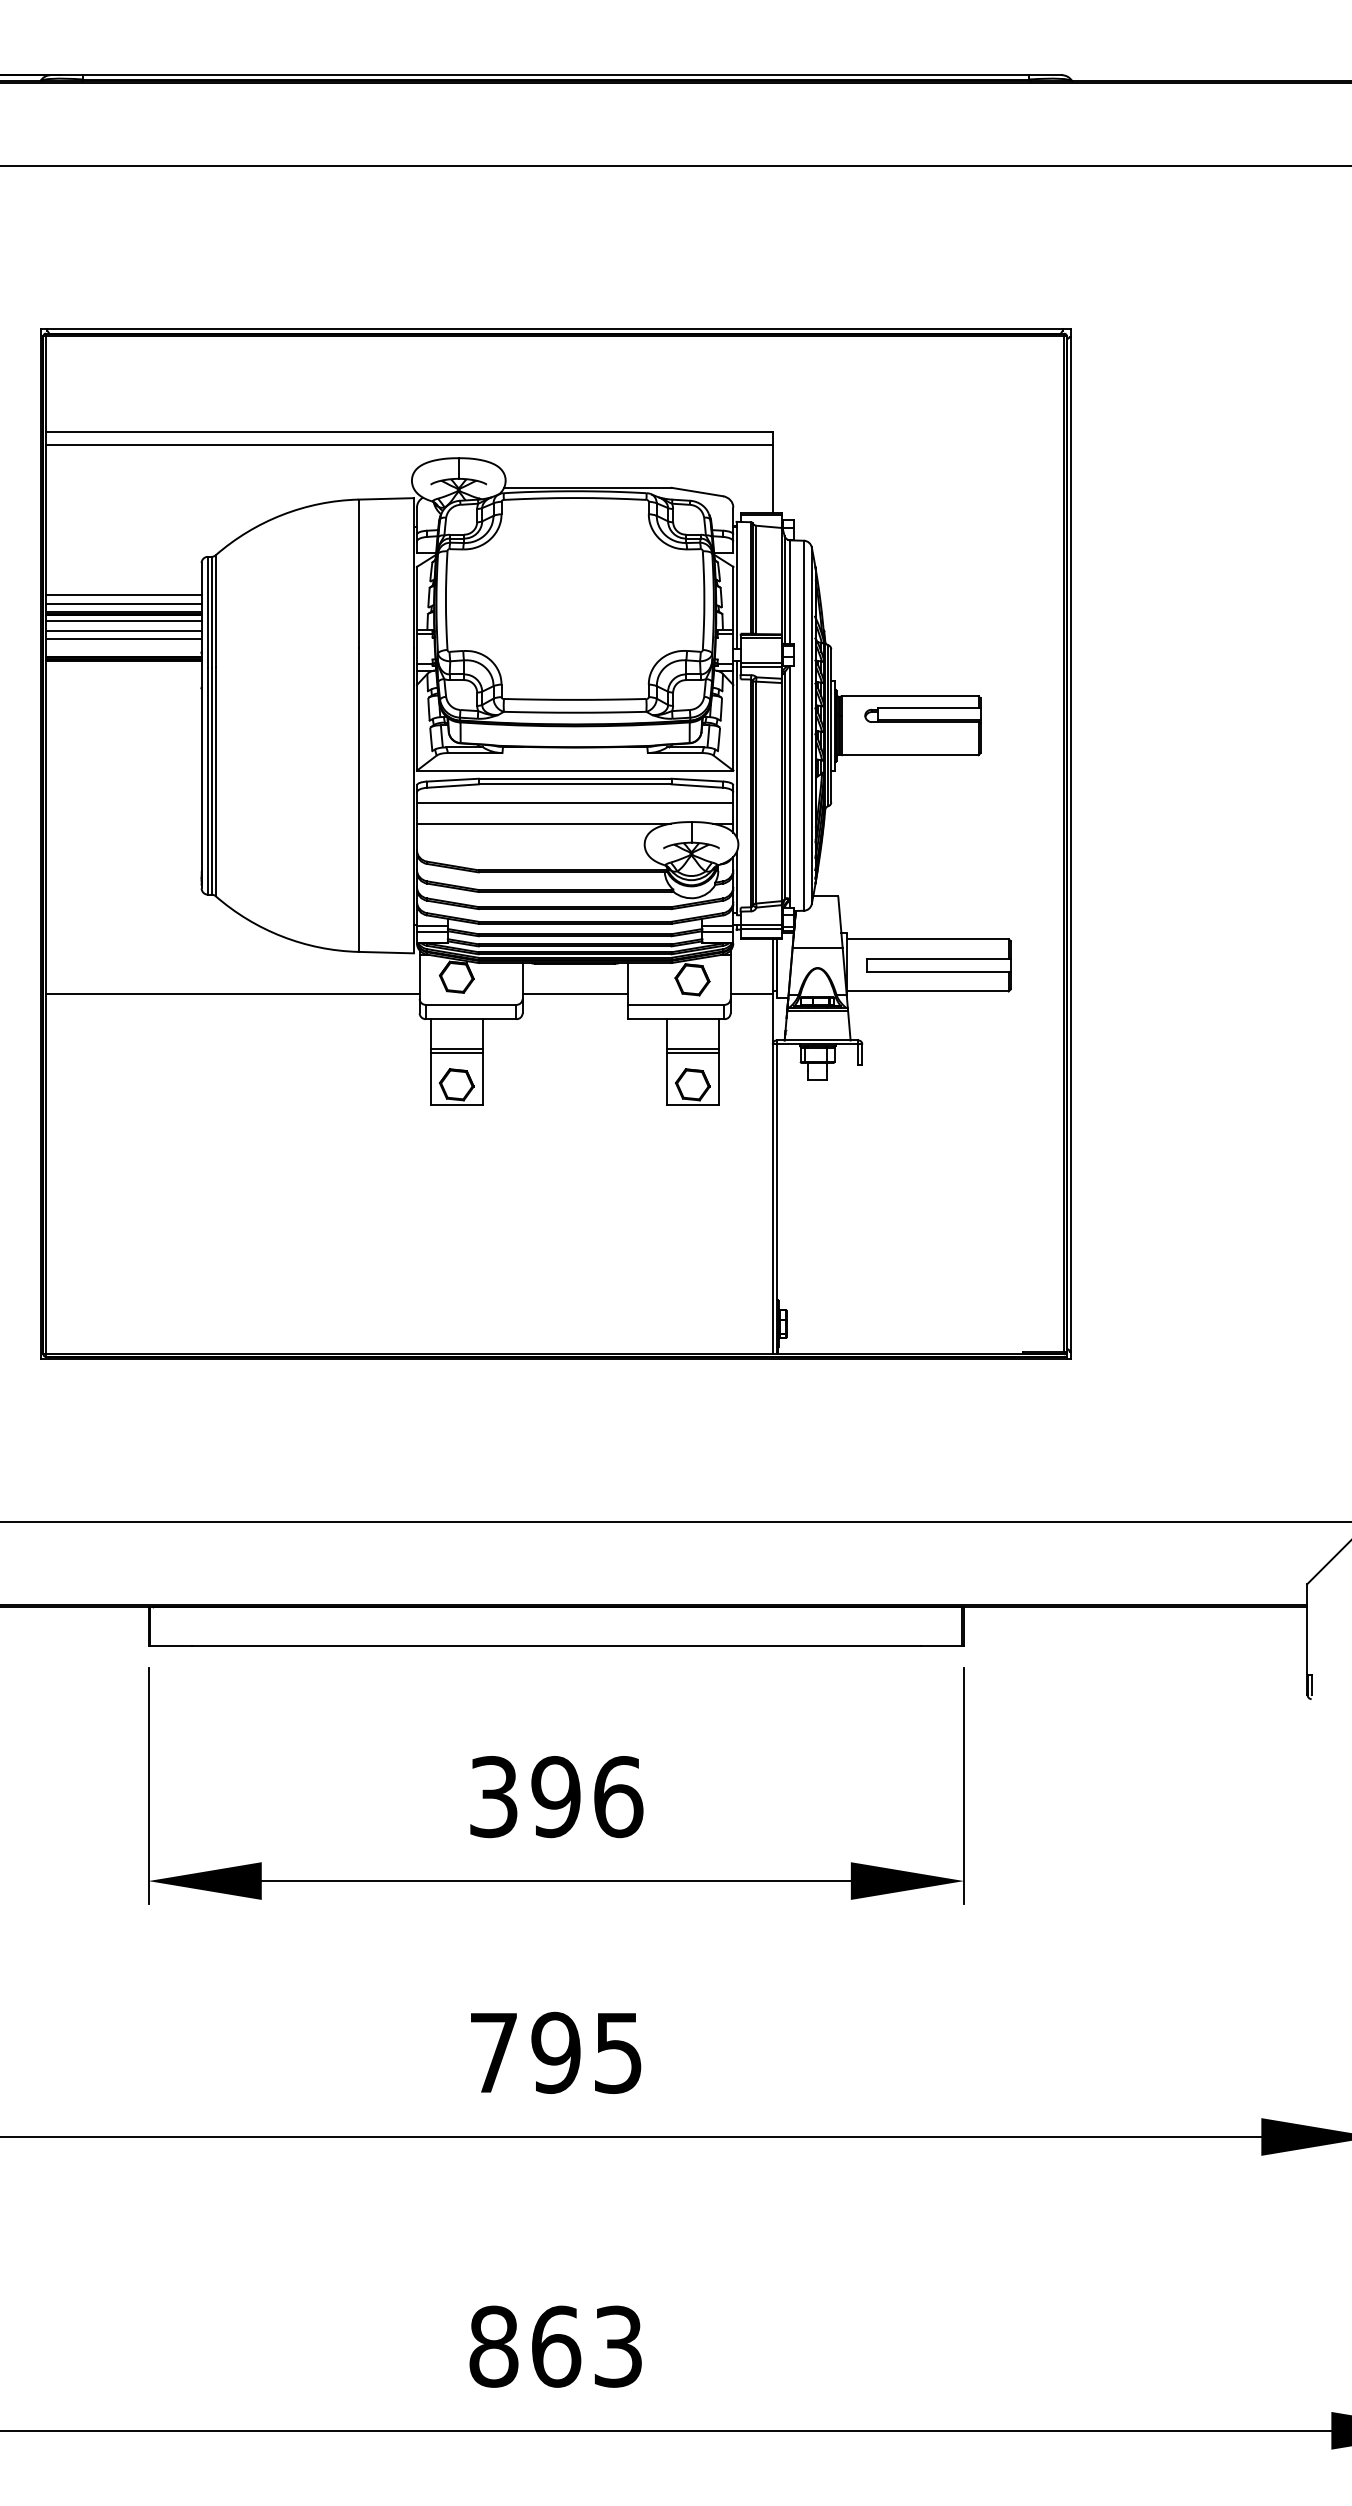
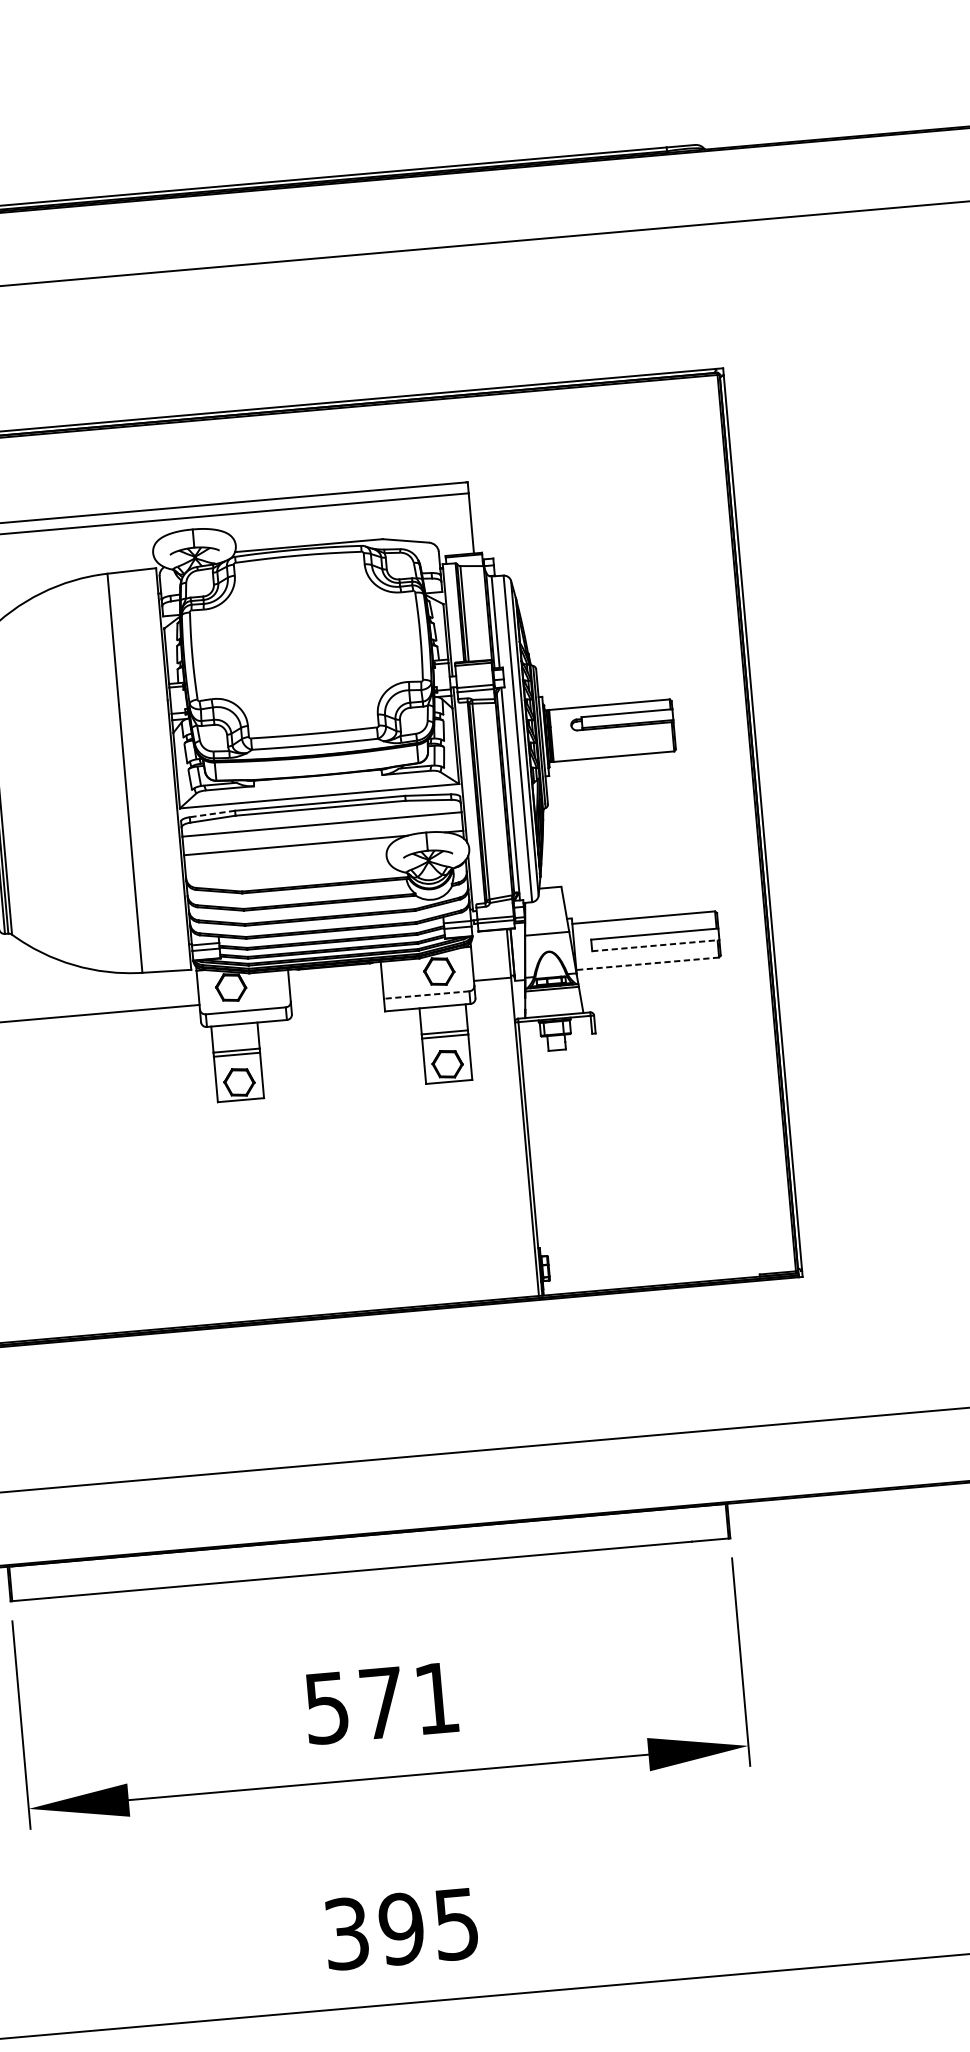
line: (452, 780) -> (212, 814), solid -> dashed
line: (938, 971) -> (655, 945), solid -> dashed
line: (927, 991) -> (647, 963), solid -> dashed
line: (574, 993) -> (336, 992), removed
line: (675, 1004) -> (426, 994), solid -> dashed
text: (556, 1797) -> (382, 1703), 396 -> 571
text: (493, 2052) -> (346, 1933), 795 -> 395

